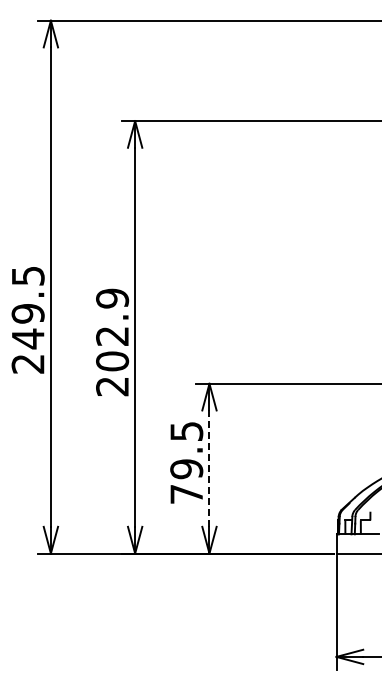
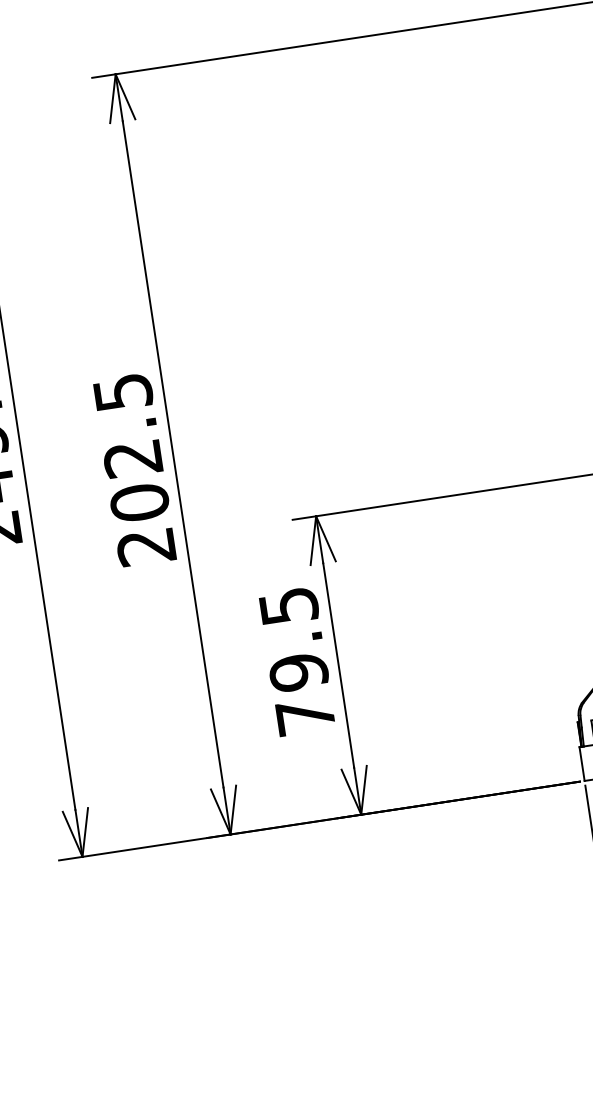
text: (112, 298) -> (122, 392), 202.9 -> 202.5
line: (209, 468) -> (338, 665), dashed -> solid

